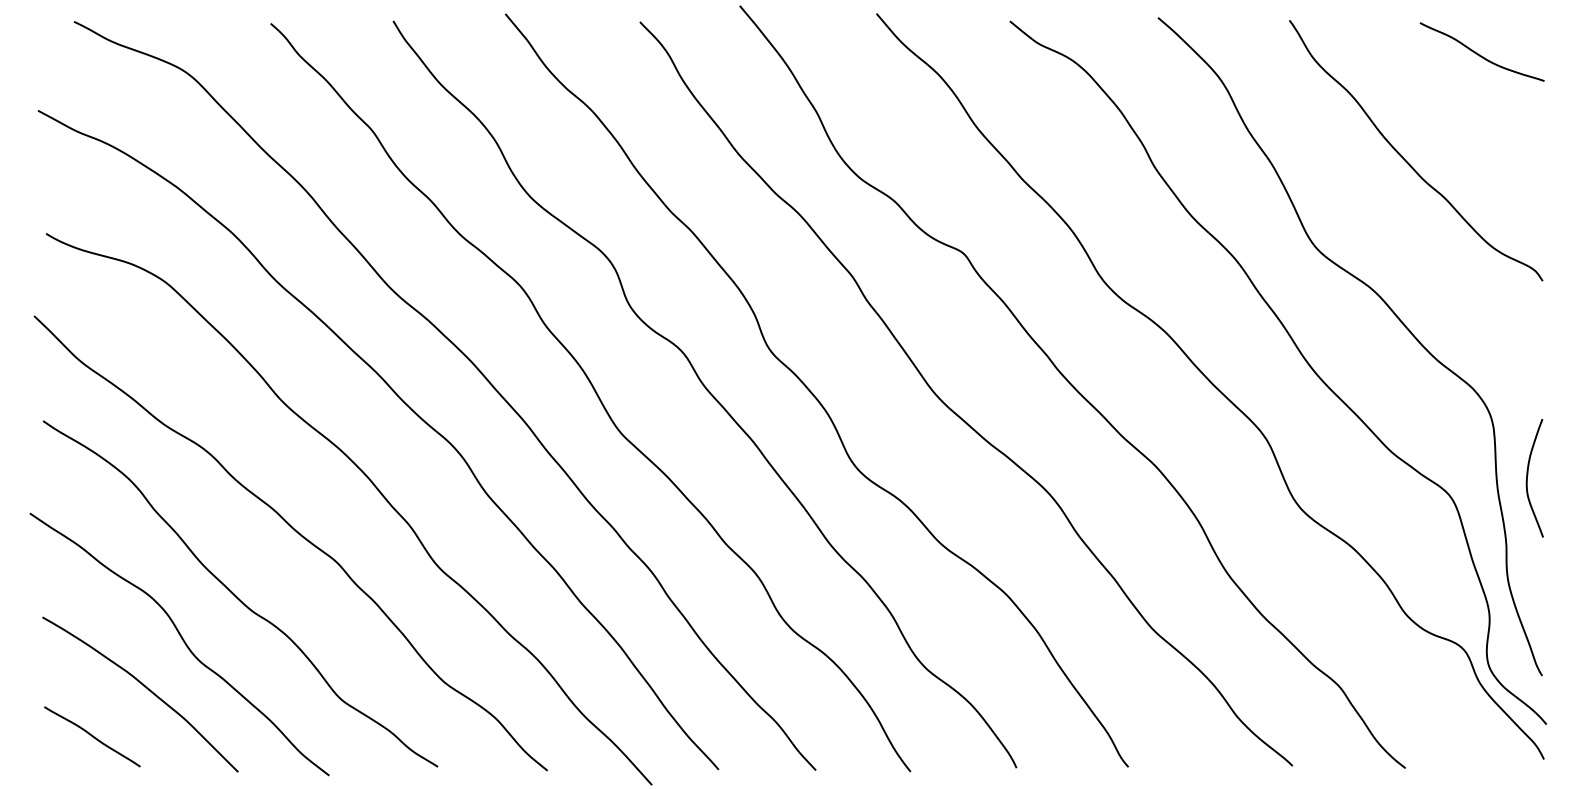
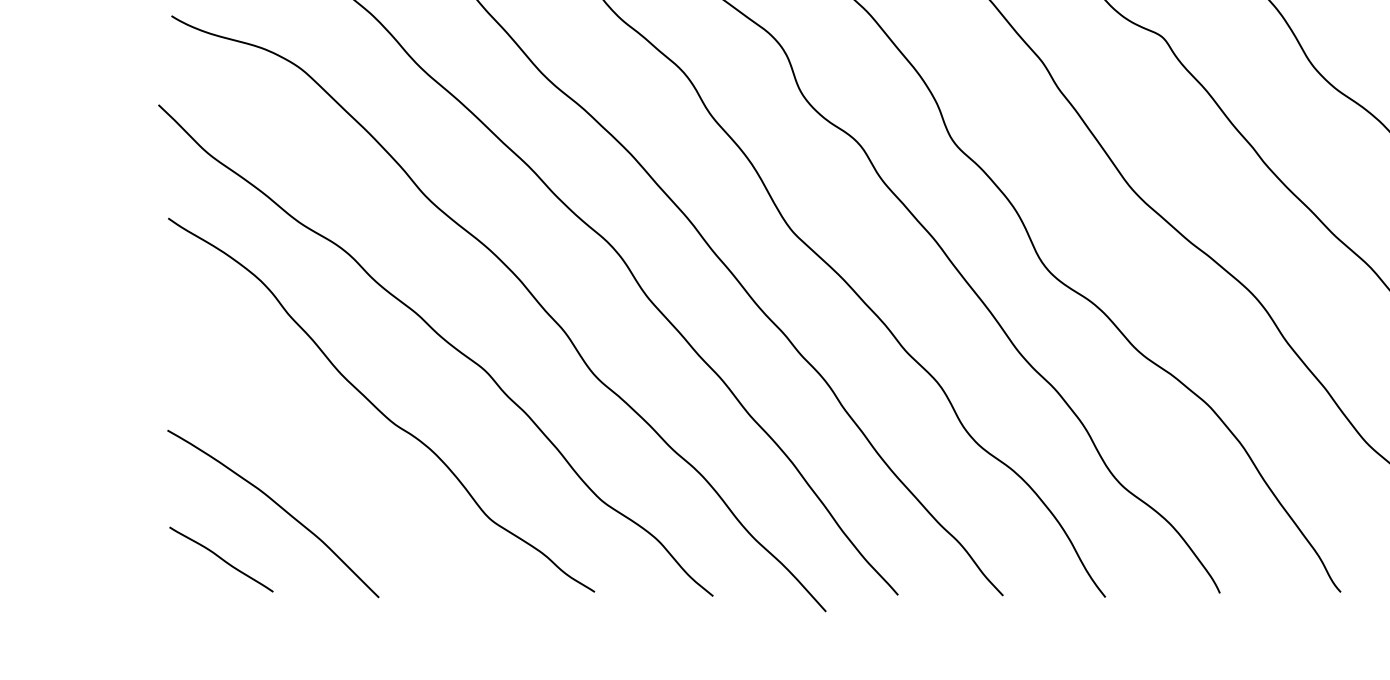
curve: (183, 642) -> (319, 457), removed

